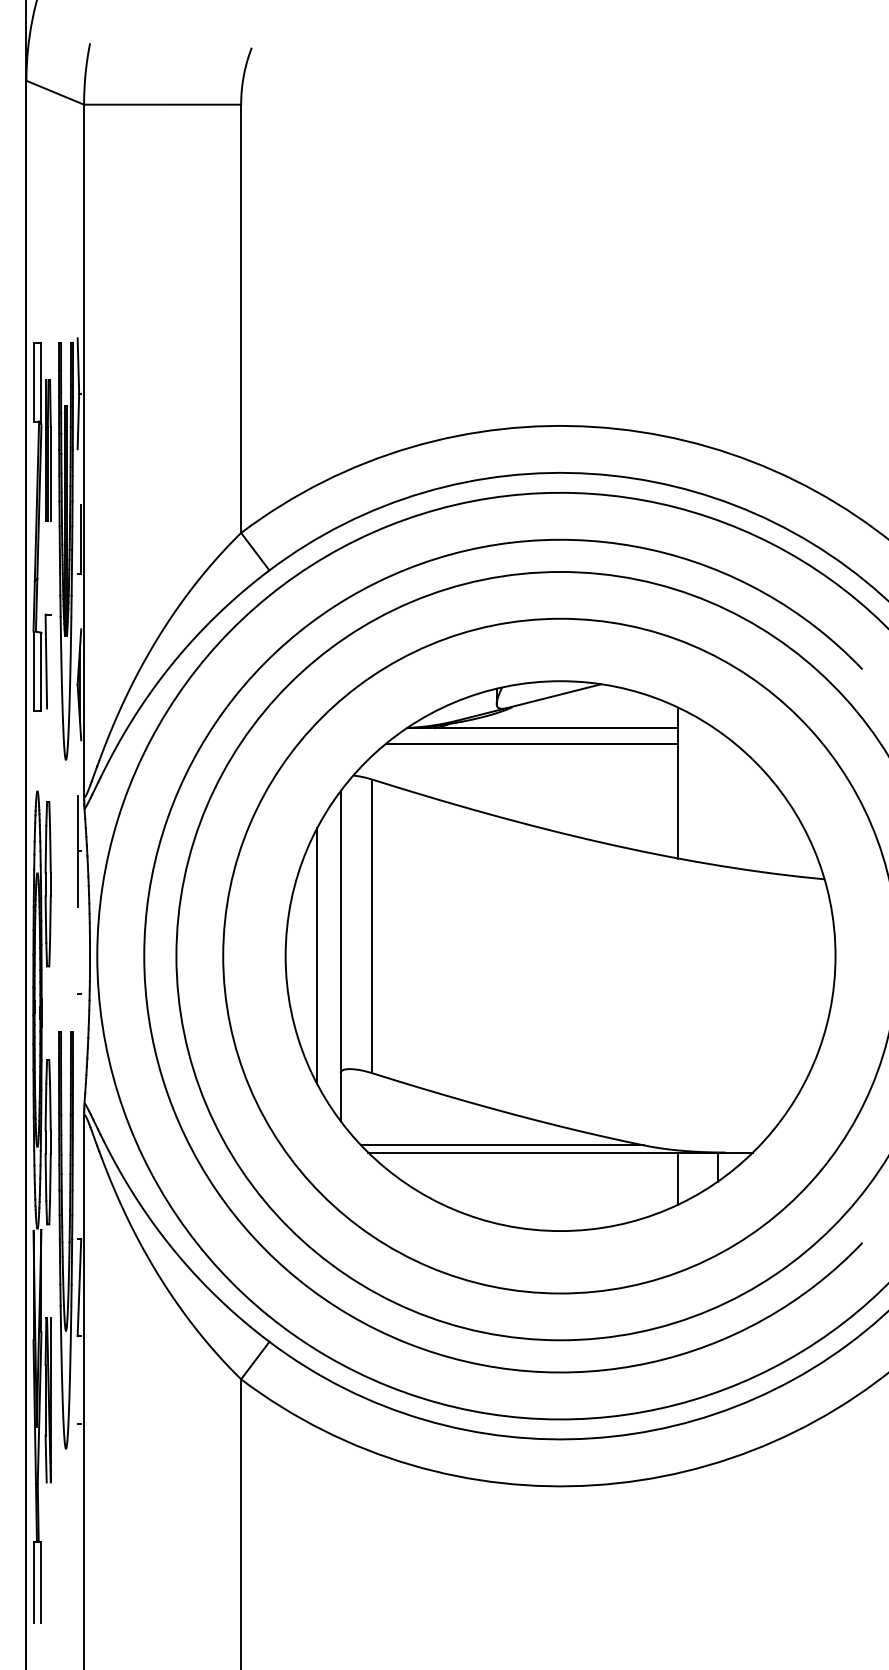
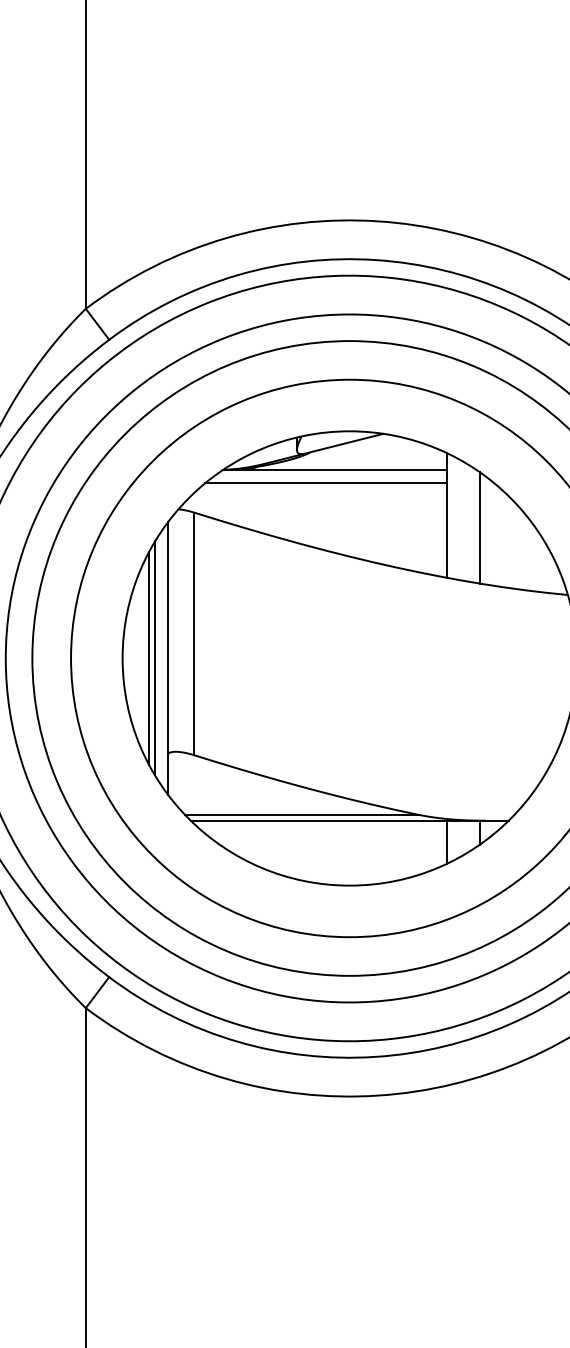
line: (717, 797) -> (479, 527), added
line: (324, 955) -> (154, 657), added

